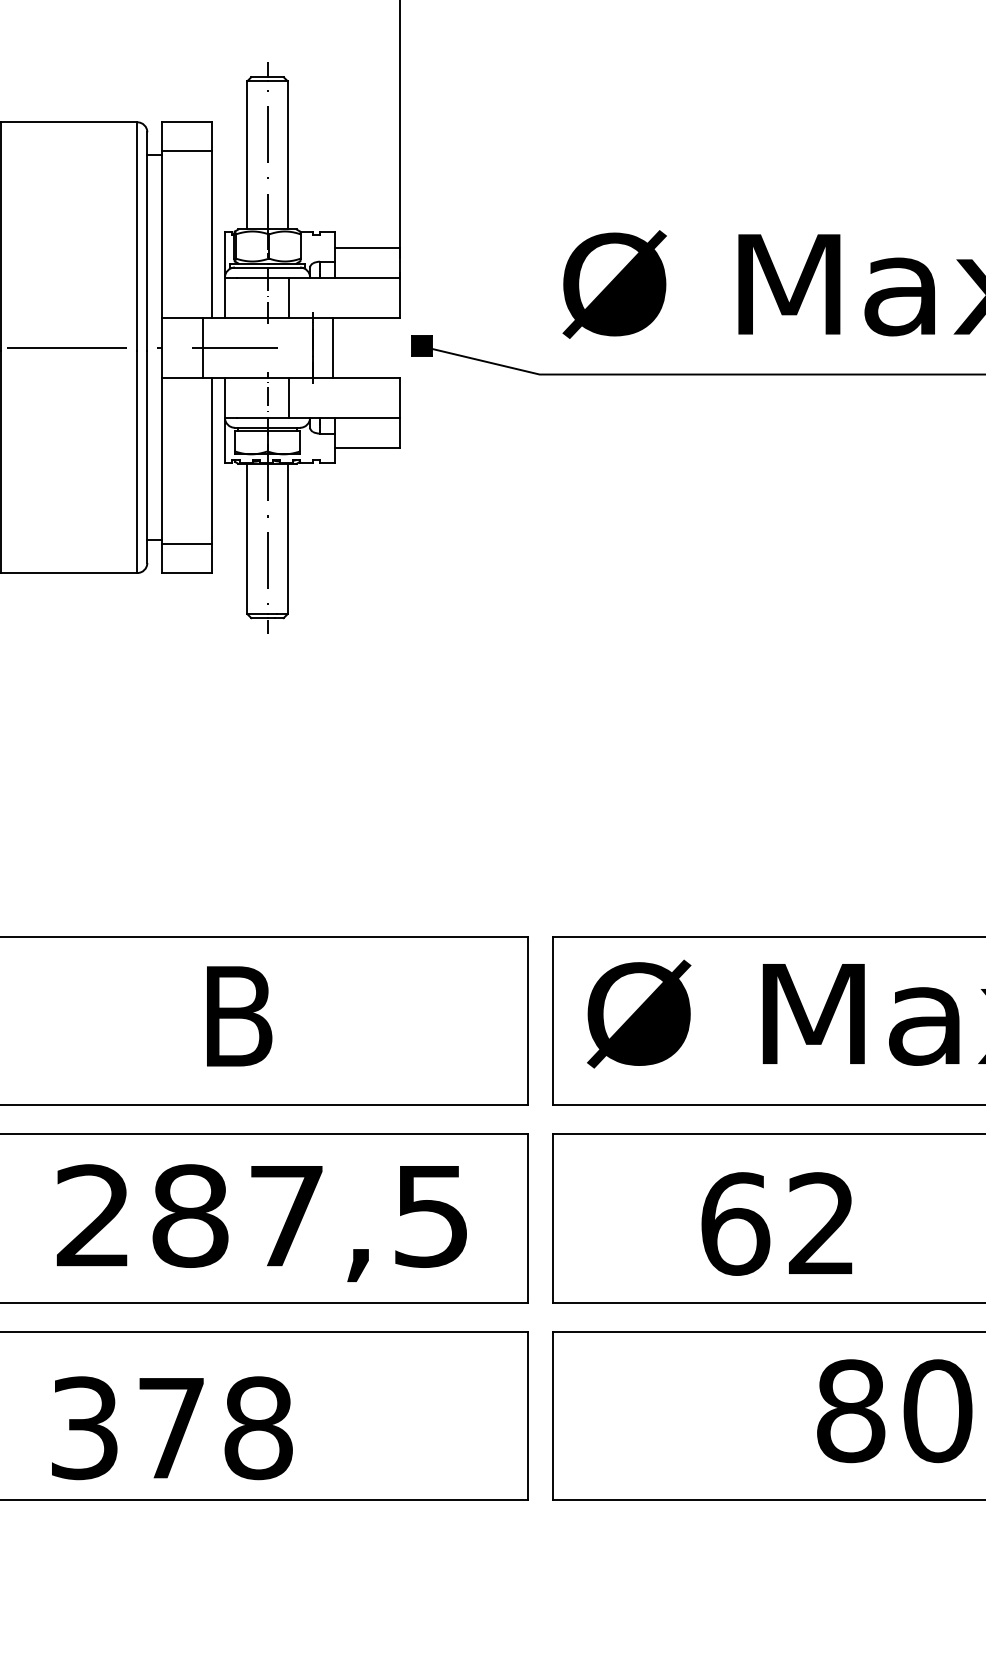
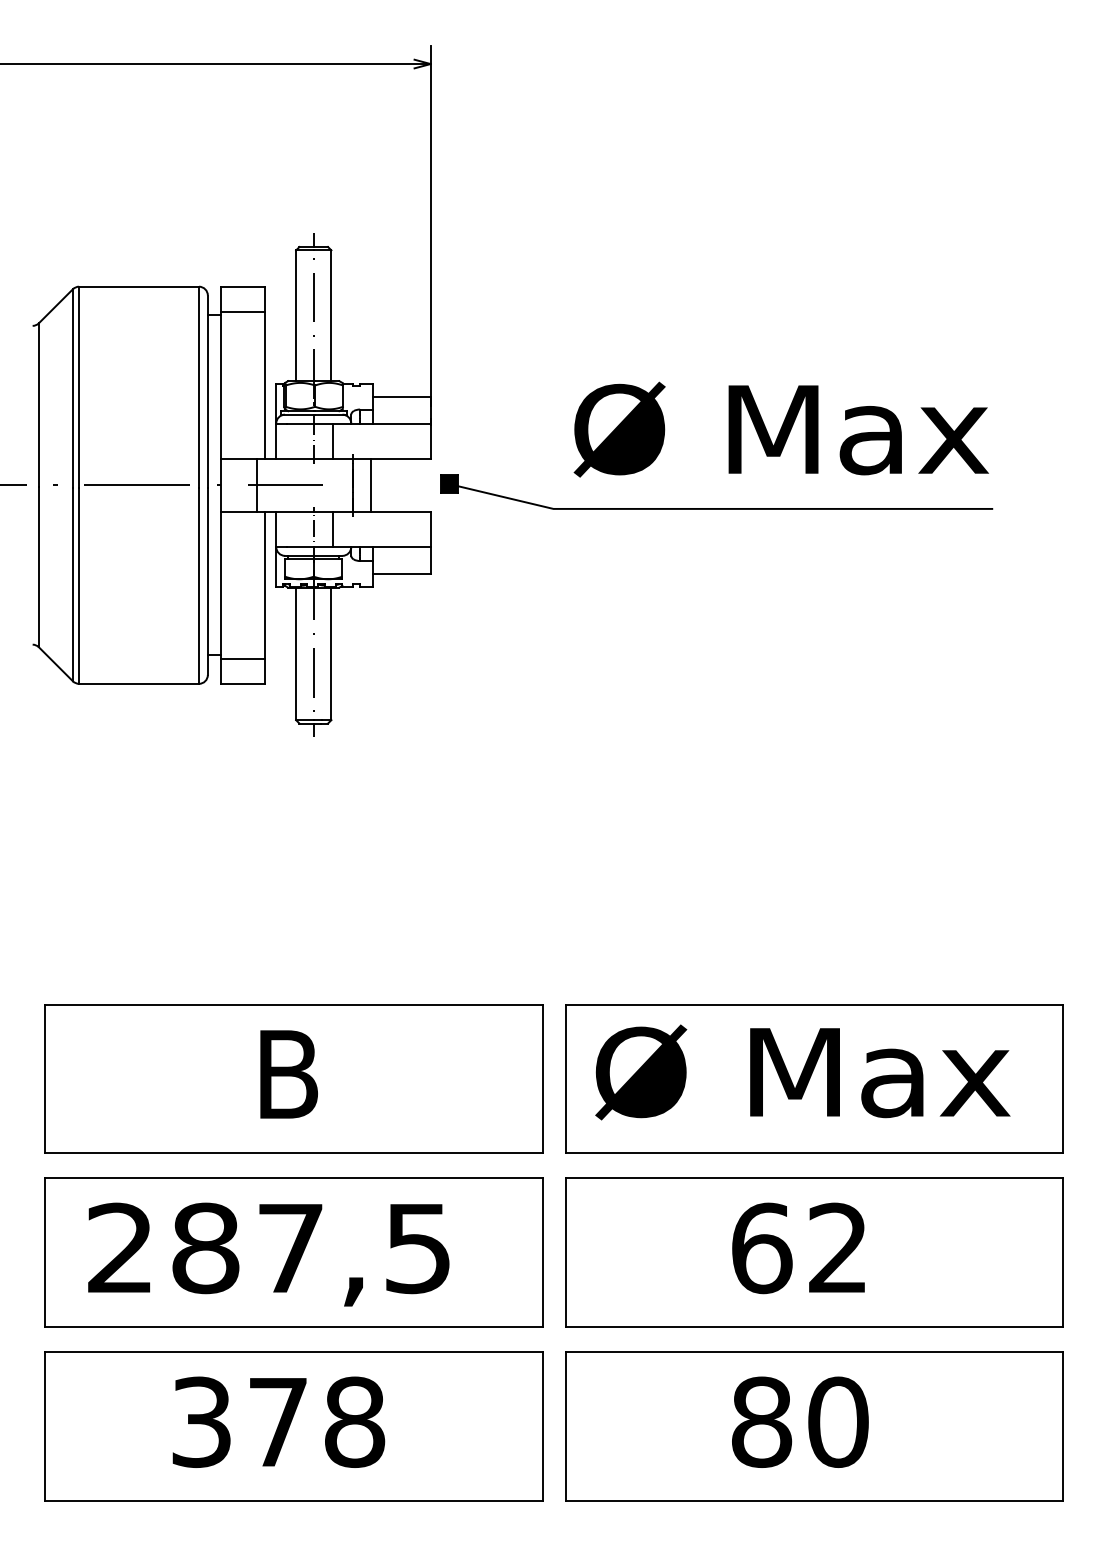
text: (261, 1223) -> (268, 1254), moved
text: (776, 1224) -> (798, 1248), moved
text: (894, 1410) -> (800, 1421), moved
text: (171, 1427) -> (278, 1421), moved

